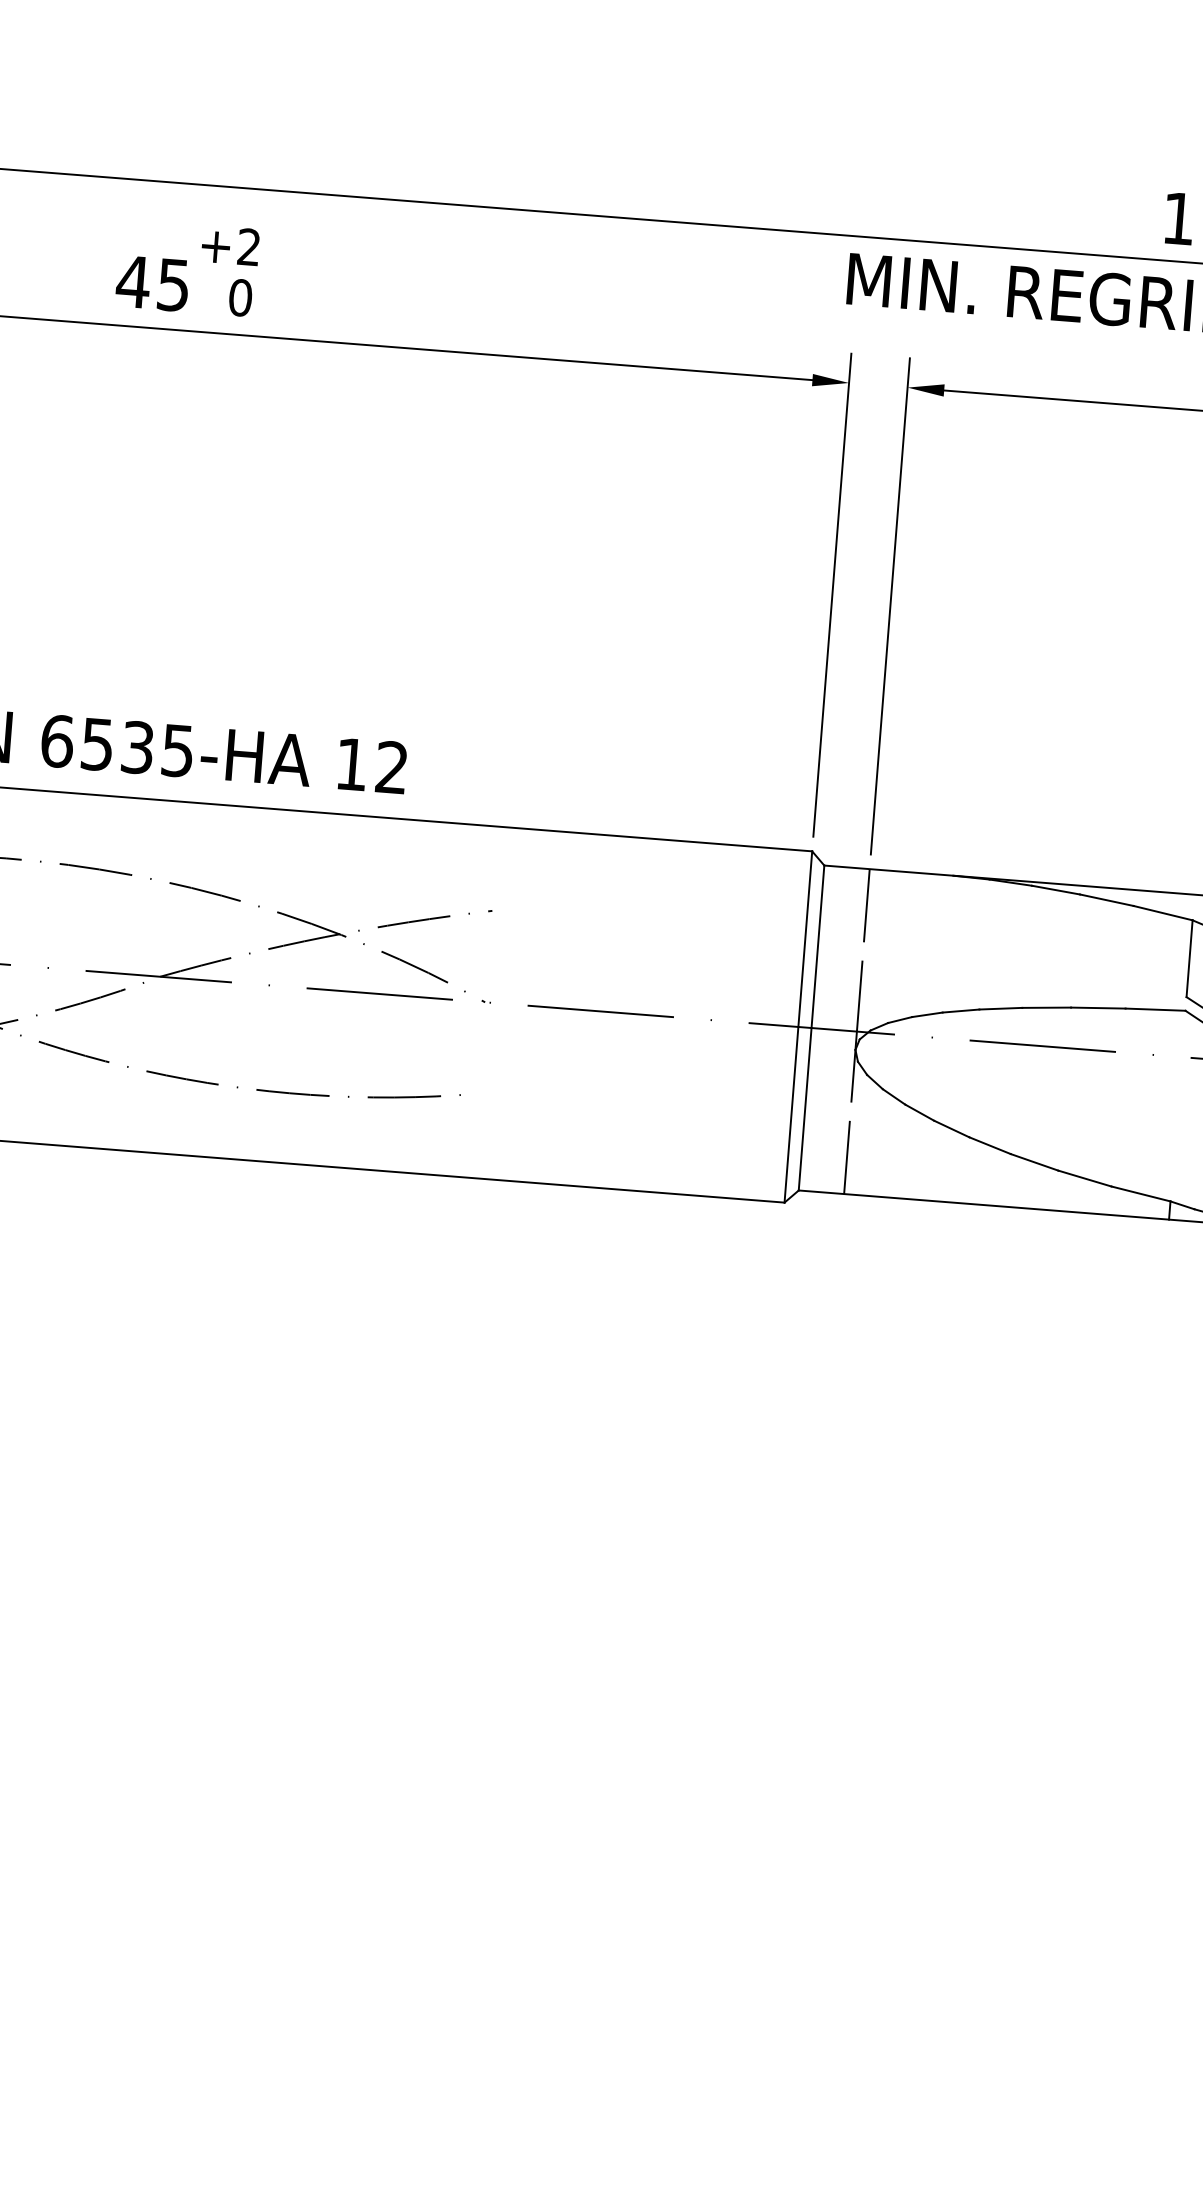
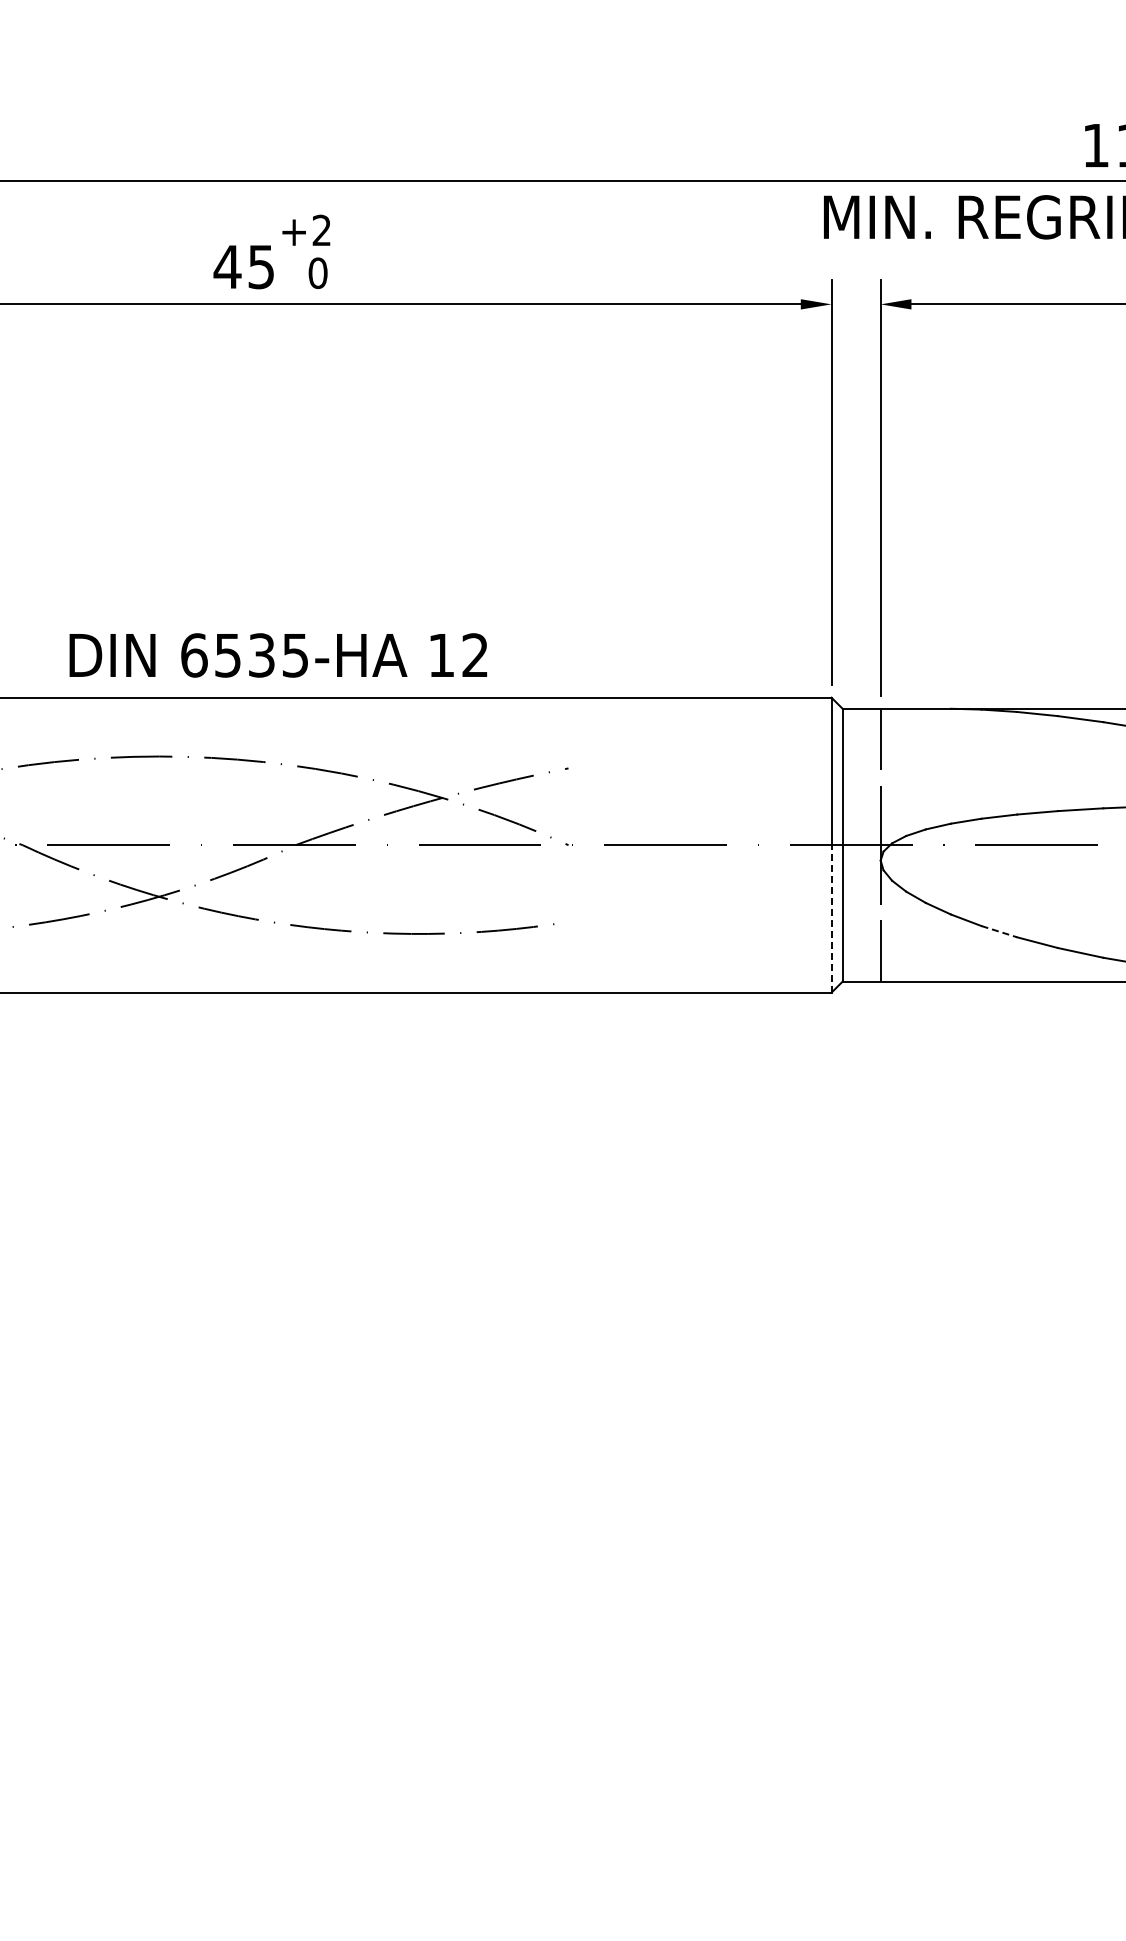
line: (791, 1114) -> (831, 918), solid -> dashed
line: (990, 1145) -> (999, 931), solid -> dashed

